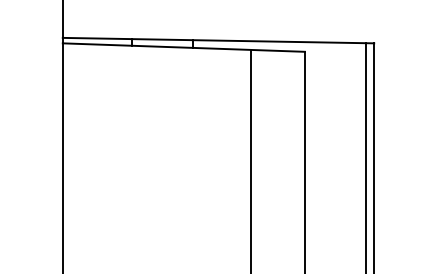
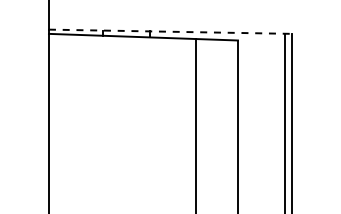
line: (218, 40) -> (170, 31), solid -> dashed

